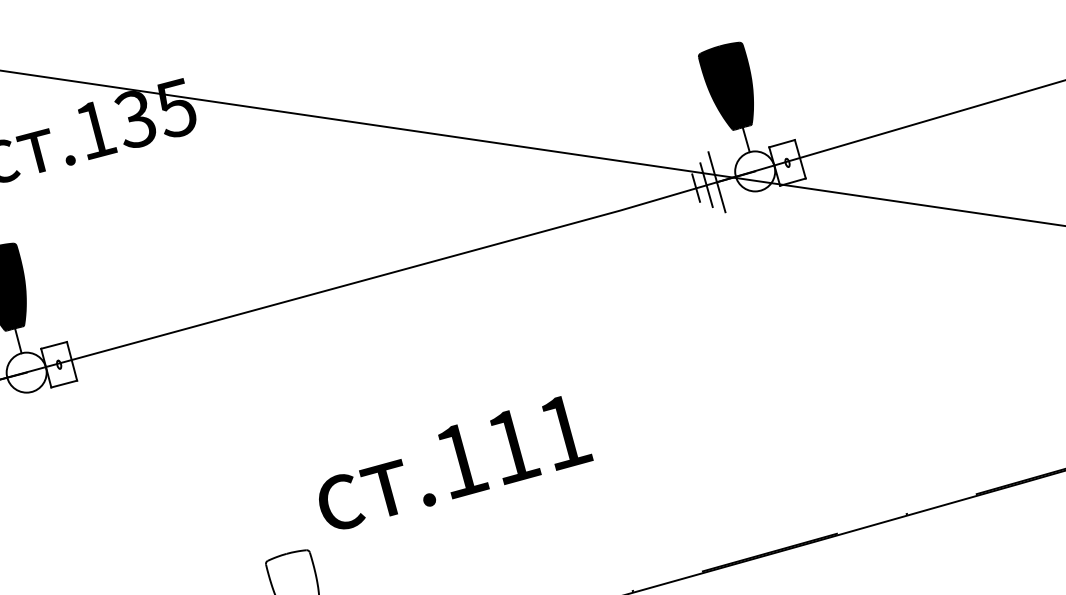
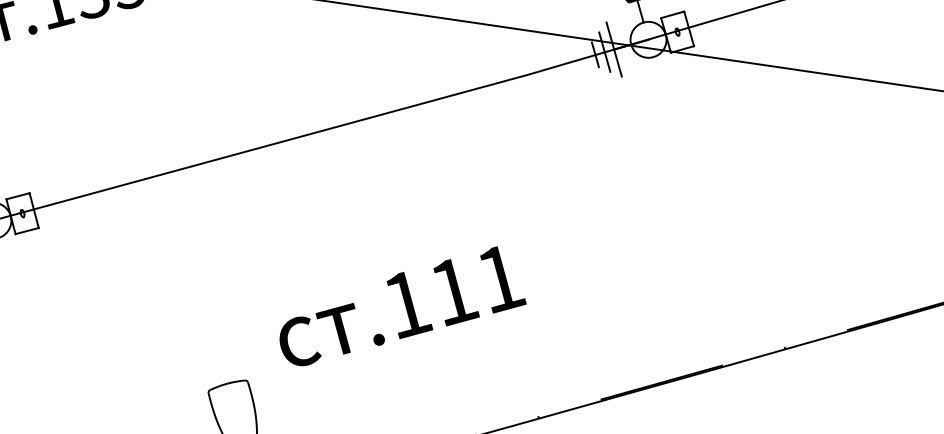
text: (456, 462) -> (403, 306), moved

